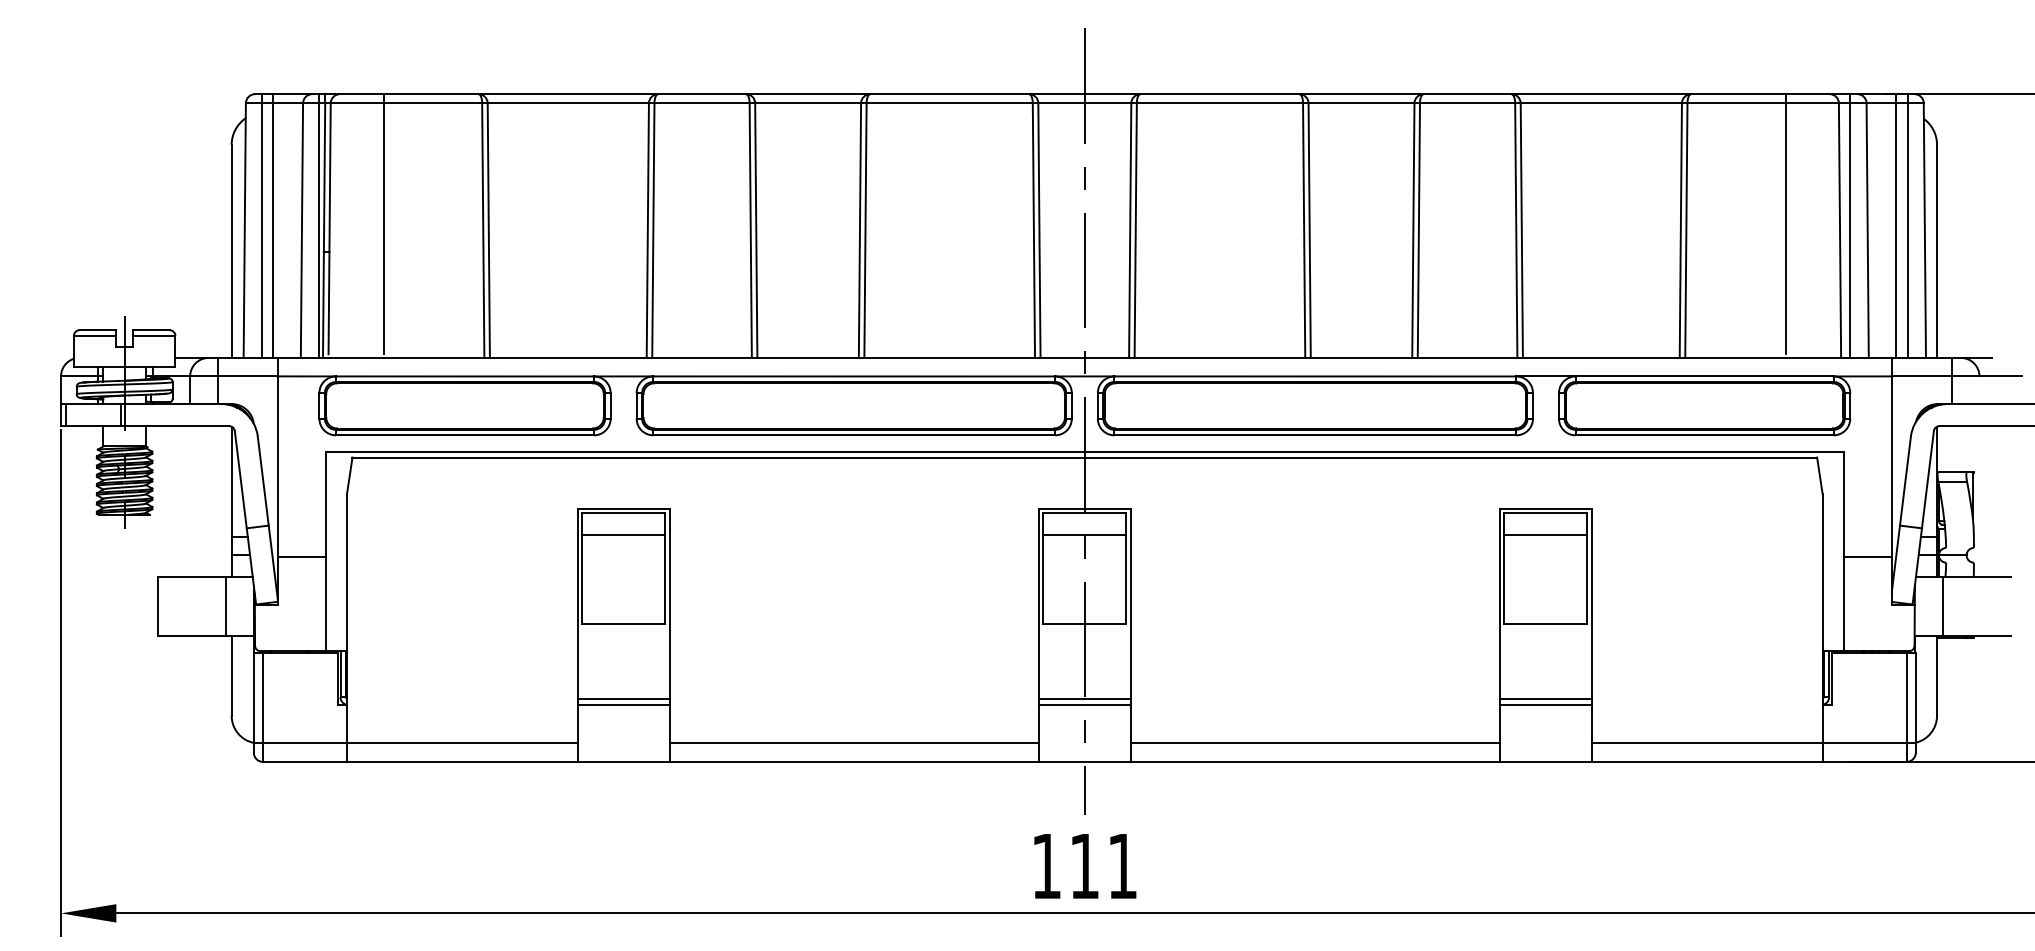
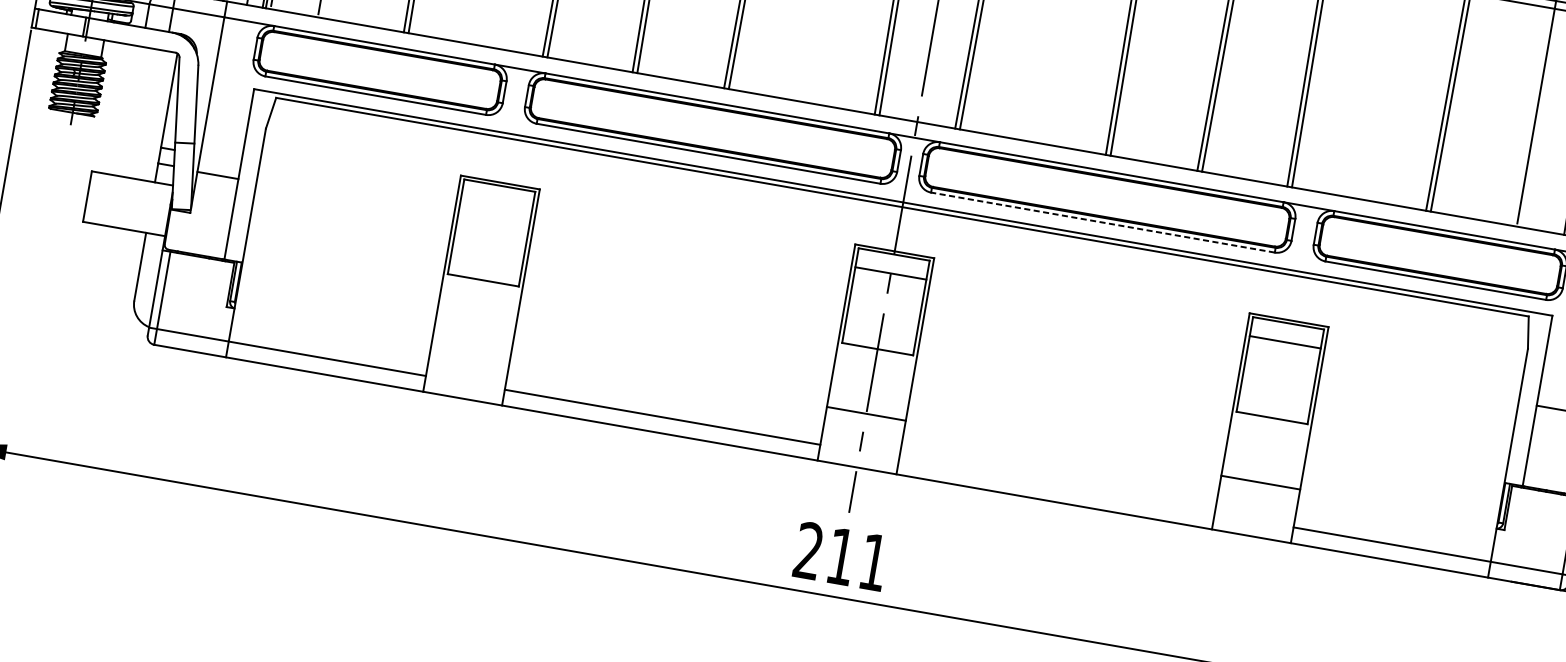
line: (1315, 435) -> (1103, 222), solid -> dashed
line: (623, 535) -> (496, 204), removed
line: (226, 606) -> (146, 206), removed
line: (623, 699) -> (471, 345), removed
line: (623, 704) -> (471, 349), removed
line: (1084, 704) -> (865, 418), removed
line: (1545, 704) -> (1259, 487), removed
line: (1314, 743) -> (1056, 485), removed
text: (1046, 865) -> (808, 550), 111 -> 211

